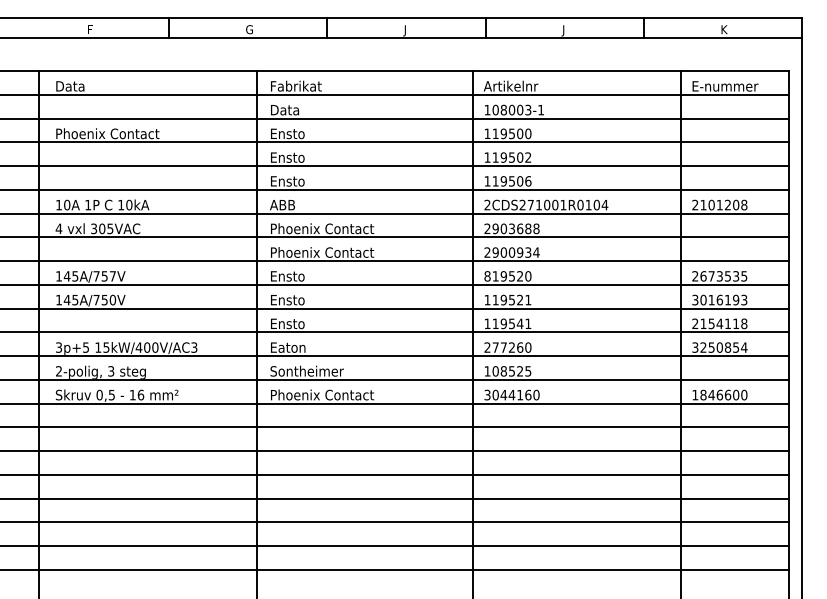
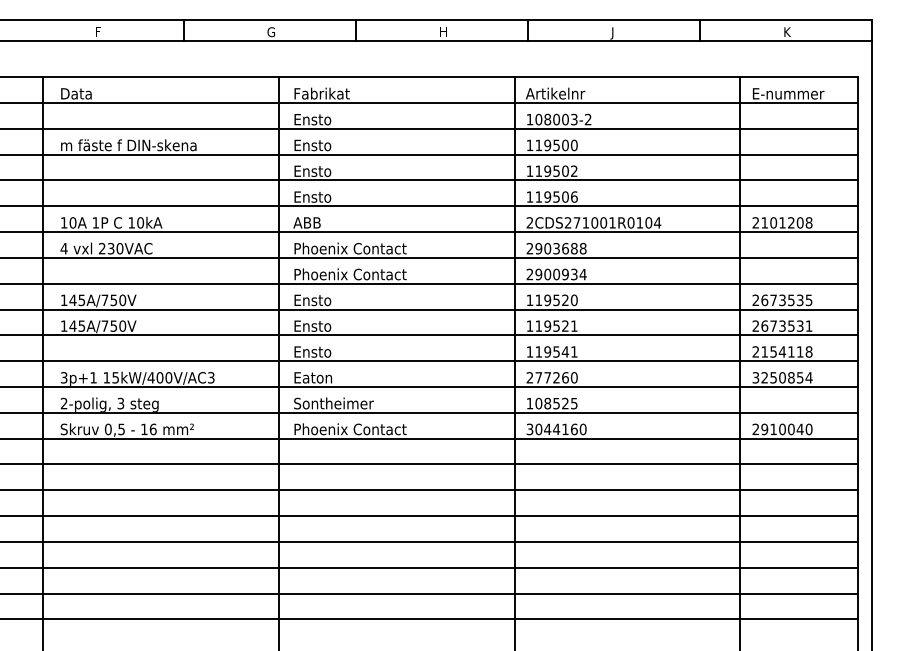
text: (407, 30) -> (442, 33), J -> H
text: (288, 110) -> (313, 119), Data -> Ensto
text: (540, 110) -> (587, 119), 108003-1 -> 108003-2
text: (118, 133) -> (128, 145), Phoenix Contact -> m fäste f DIN-skena
text: (102, 228) -> (111, 248), 305VAC -> 230VAC
text: (112, 276) -> (122, 300), 145A/757V -> 145A/750V
text: (487, 276) -> (529, 300), 819520 -> 119520
text: (719, 299) -> (782, 325), 3016193 -> 2673531
text: (86, 347) -> (93, 377), 3p+5 -> 3p+1
text: (715, 395) -> (777, 429), 1846600 -> 2910040

